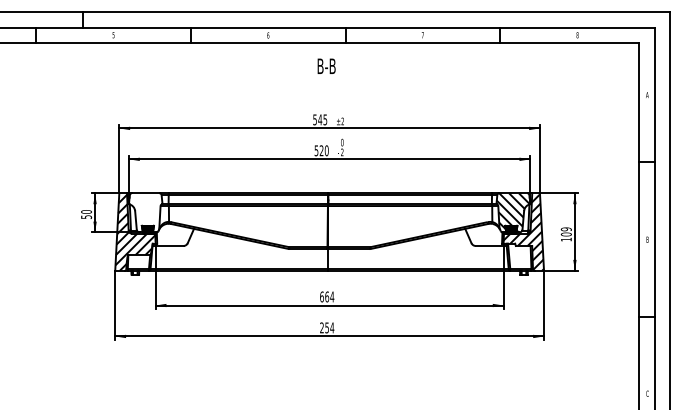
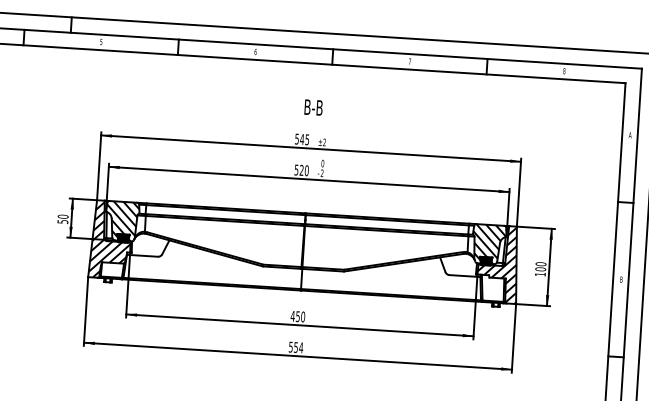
text: (326, 65) -> (313, 106), moved
hatch: (145, 212) -> (122, 220), added
text: (566, 229) -> (541, 264), 109 -> 100
text: (326, 296) -> (297, 316), 664 -> 450
text: (321, 327) -> (290, 346), 254 -> 554

